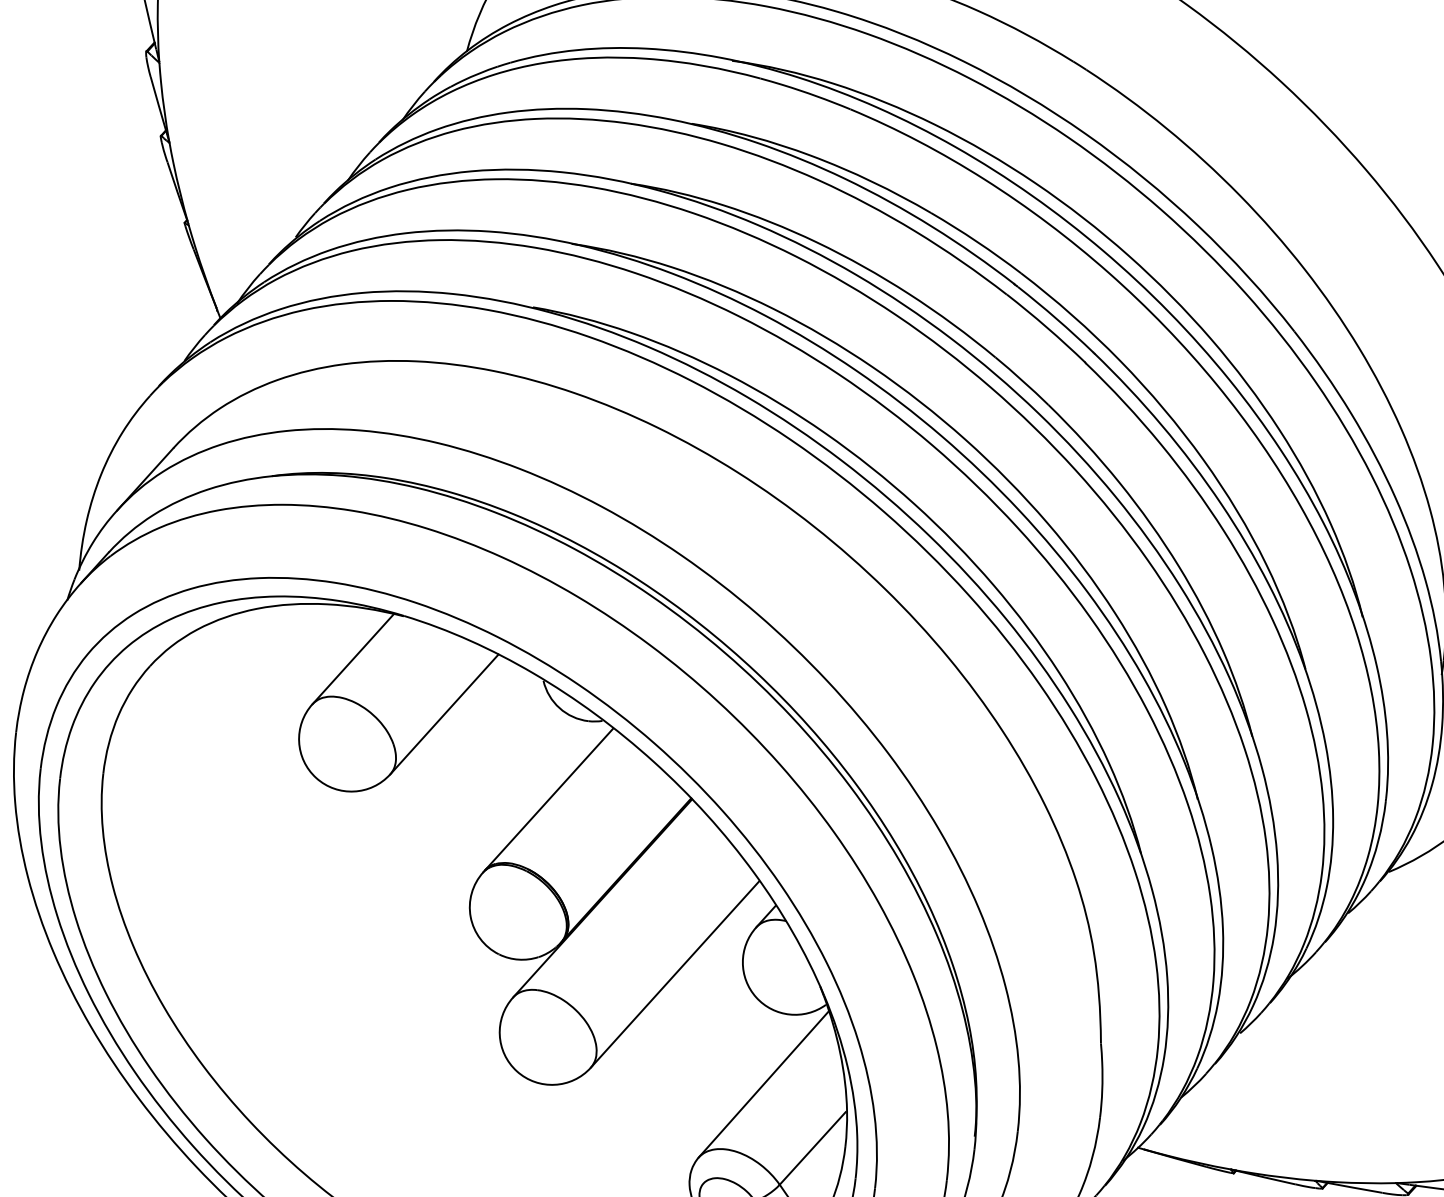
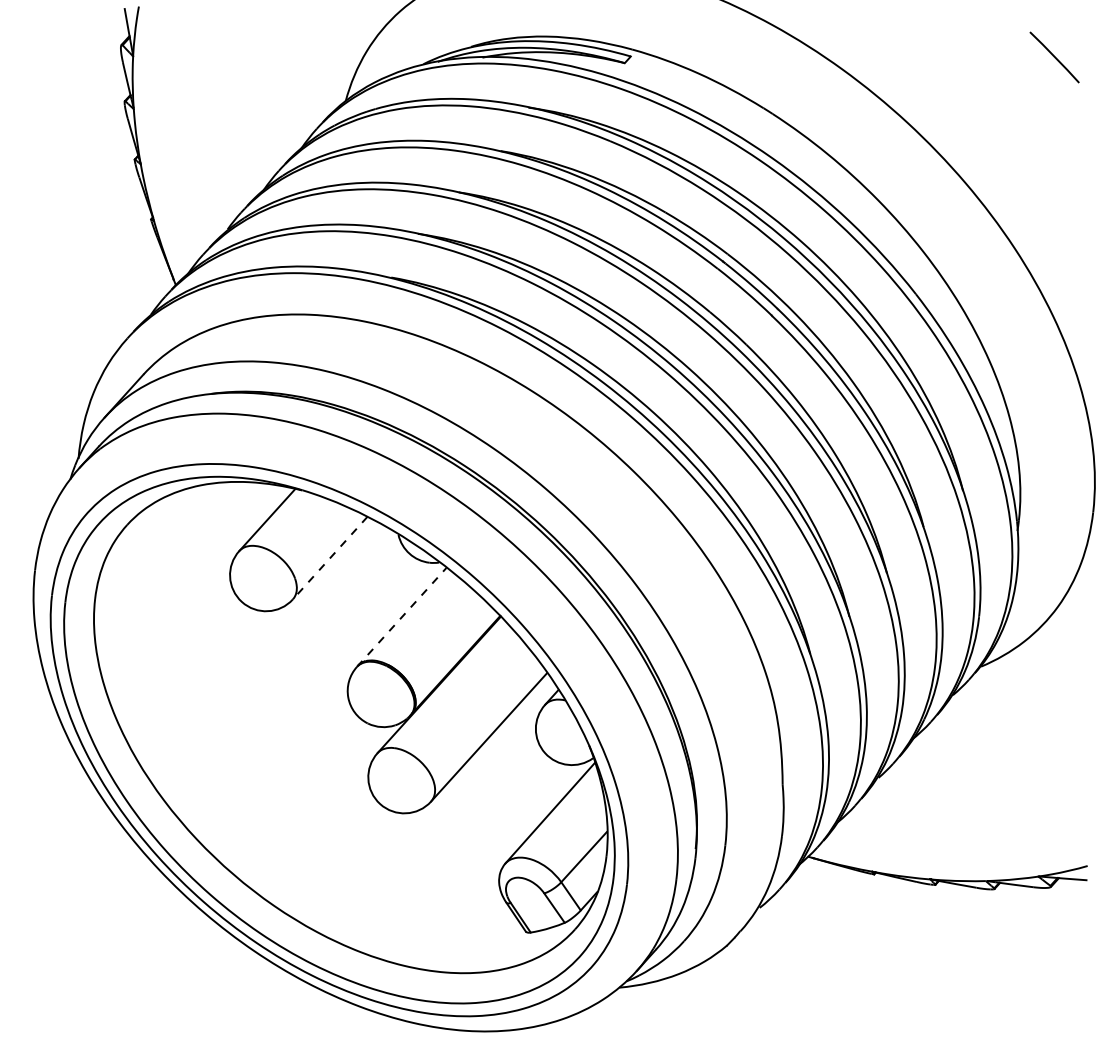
line: (444, 715) -> (330, 558), solid -> dashed
line: (547, 800) -> (401, 617), solid -> dashed

